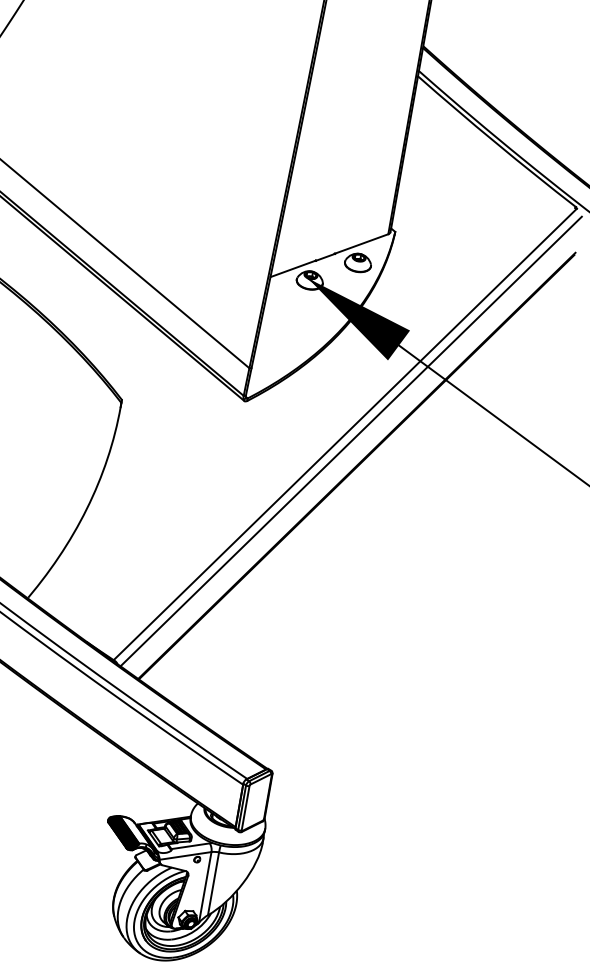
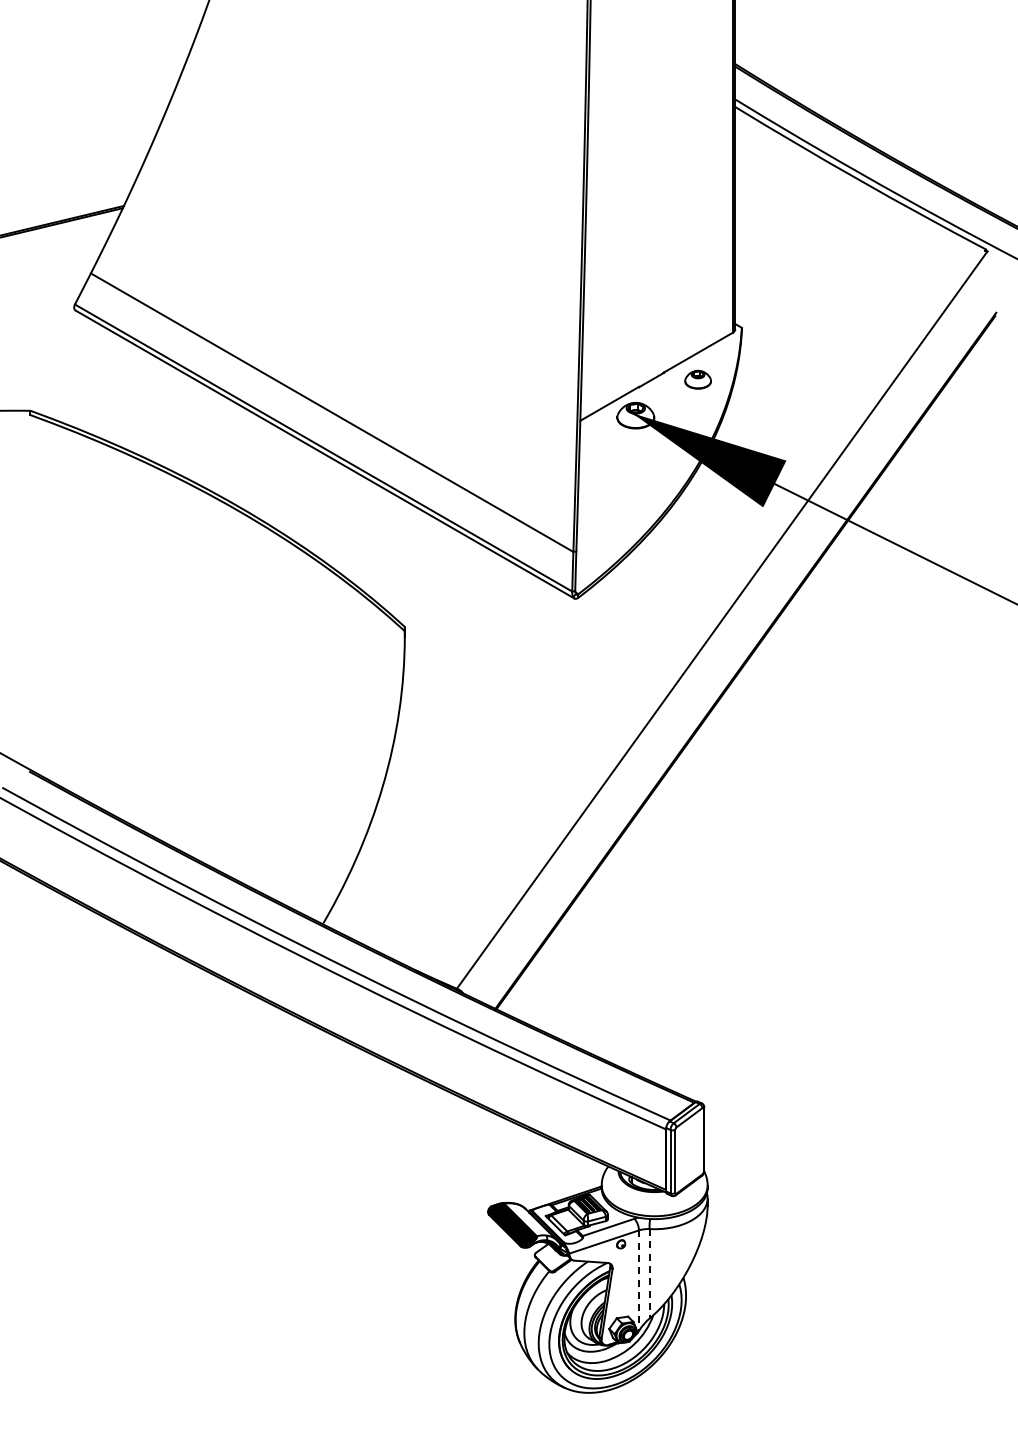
part: (357, 262) -> (697, 379), size x0.7
line: (350, 441) -> (731, 628), removed
line: (213, 883) -> (649, 1273), solid -> dashed
line: (204, 887) -> (638, 1281), solid -> dashed

